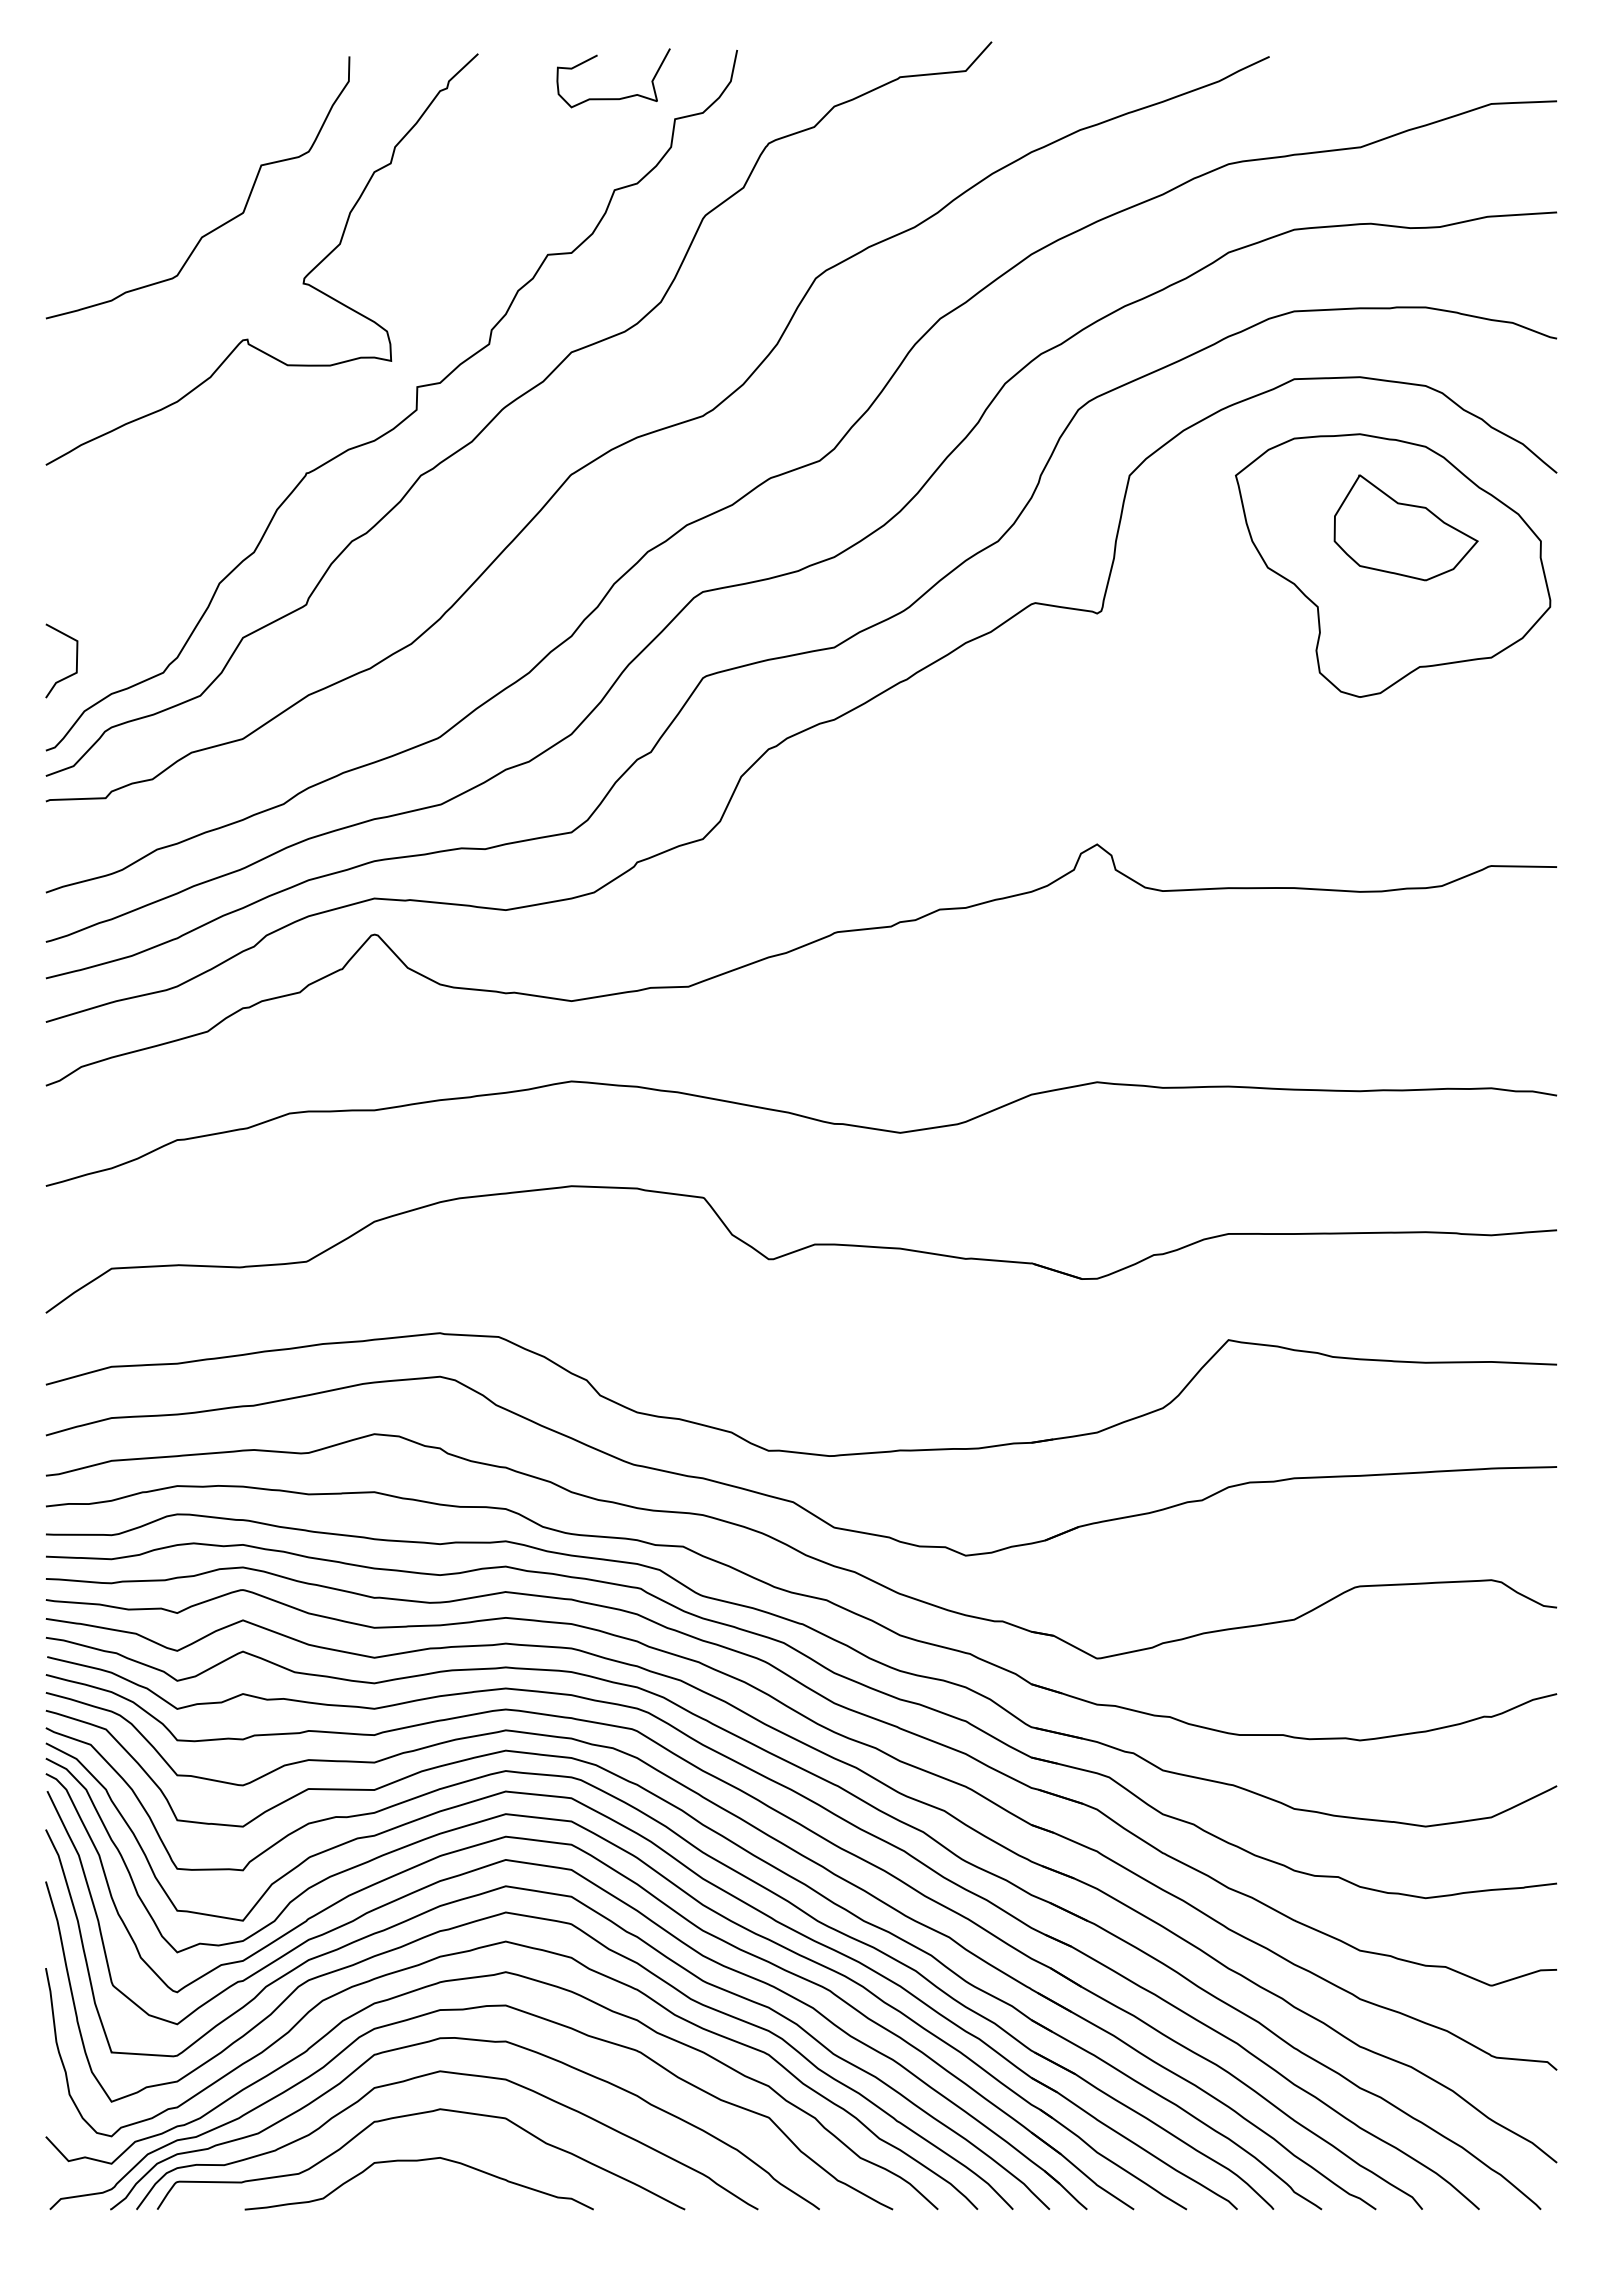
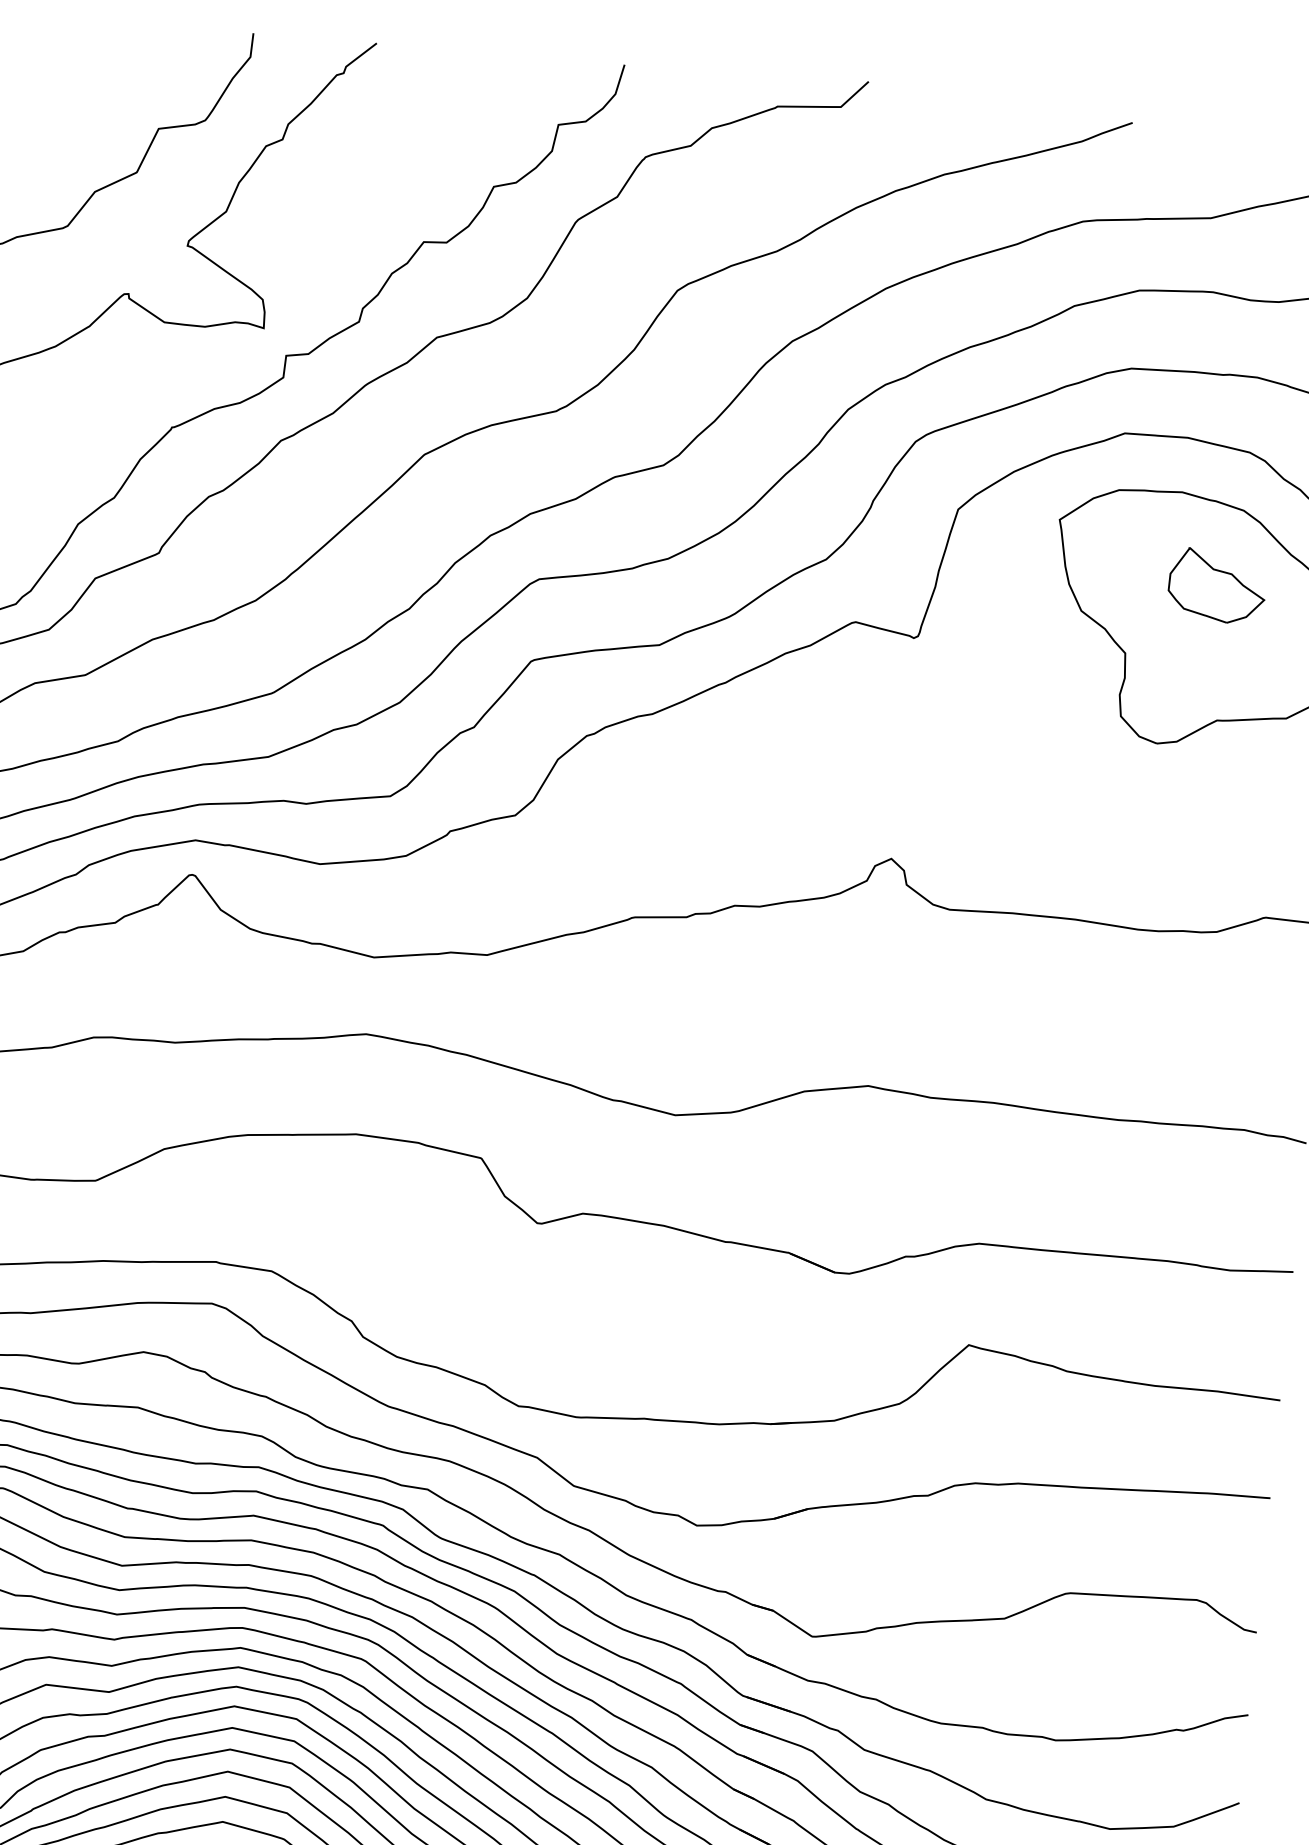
curve: (613, 98) -> (501, 99), removed
part: (1405, 527) -> (1216, 585), size x0.7

